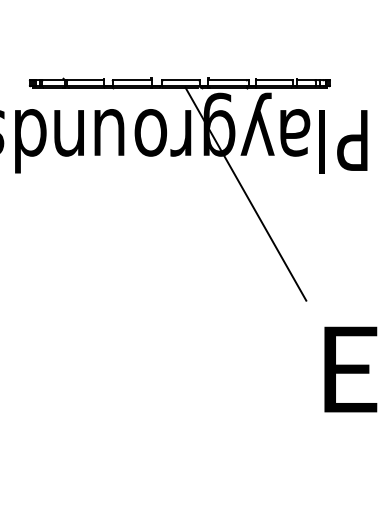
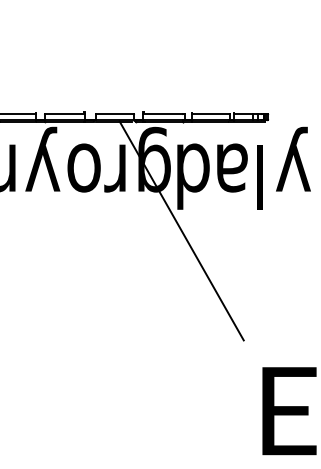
text: (110, 123) -> (42, 158), u -> y
text: (354, 131) -> (293, 166), P -> y
text: (257, 132) -> (193, 167), y -> d

